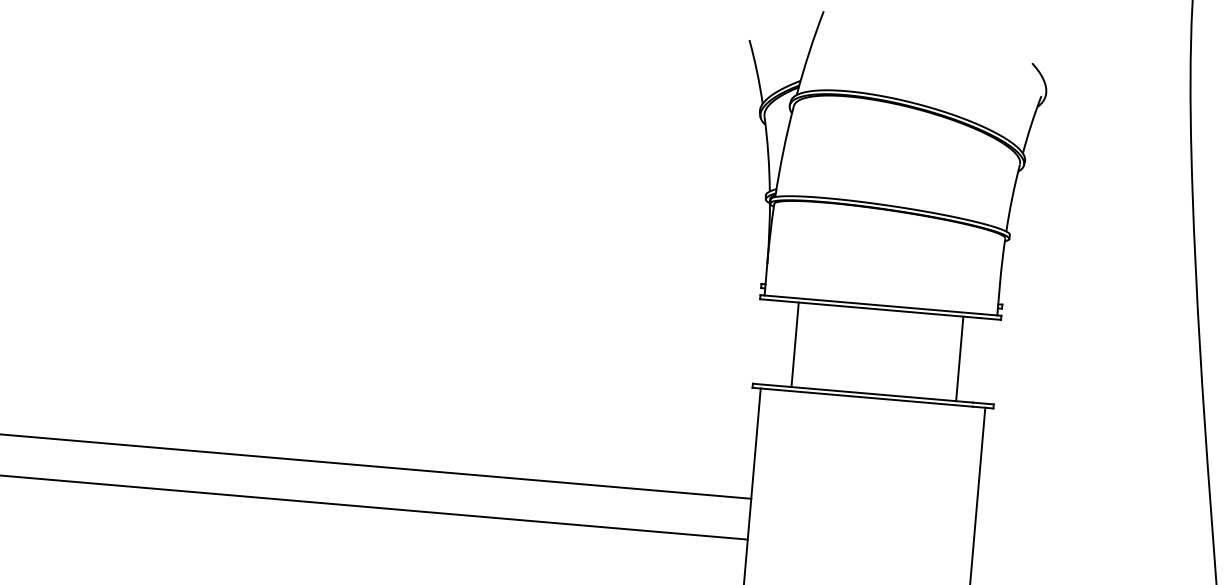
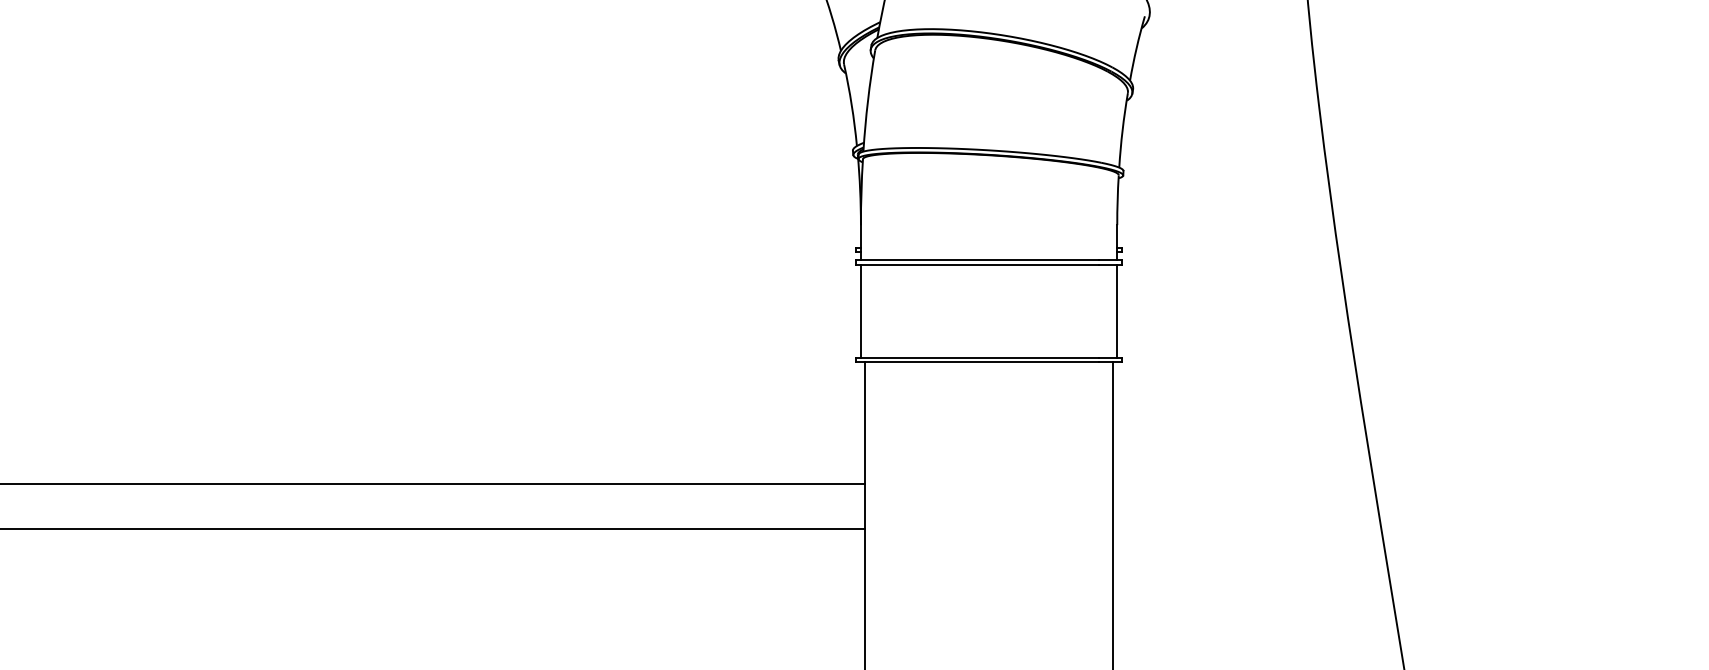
line: (794, 344) -> (860, 310), moved
line: (960, 358) -> (1117, 310), moved

